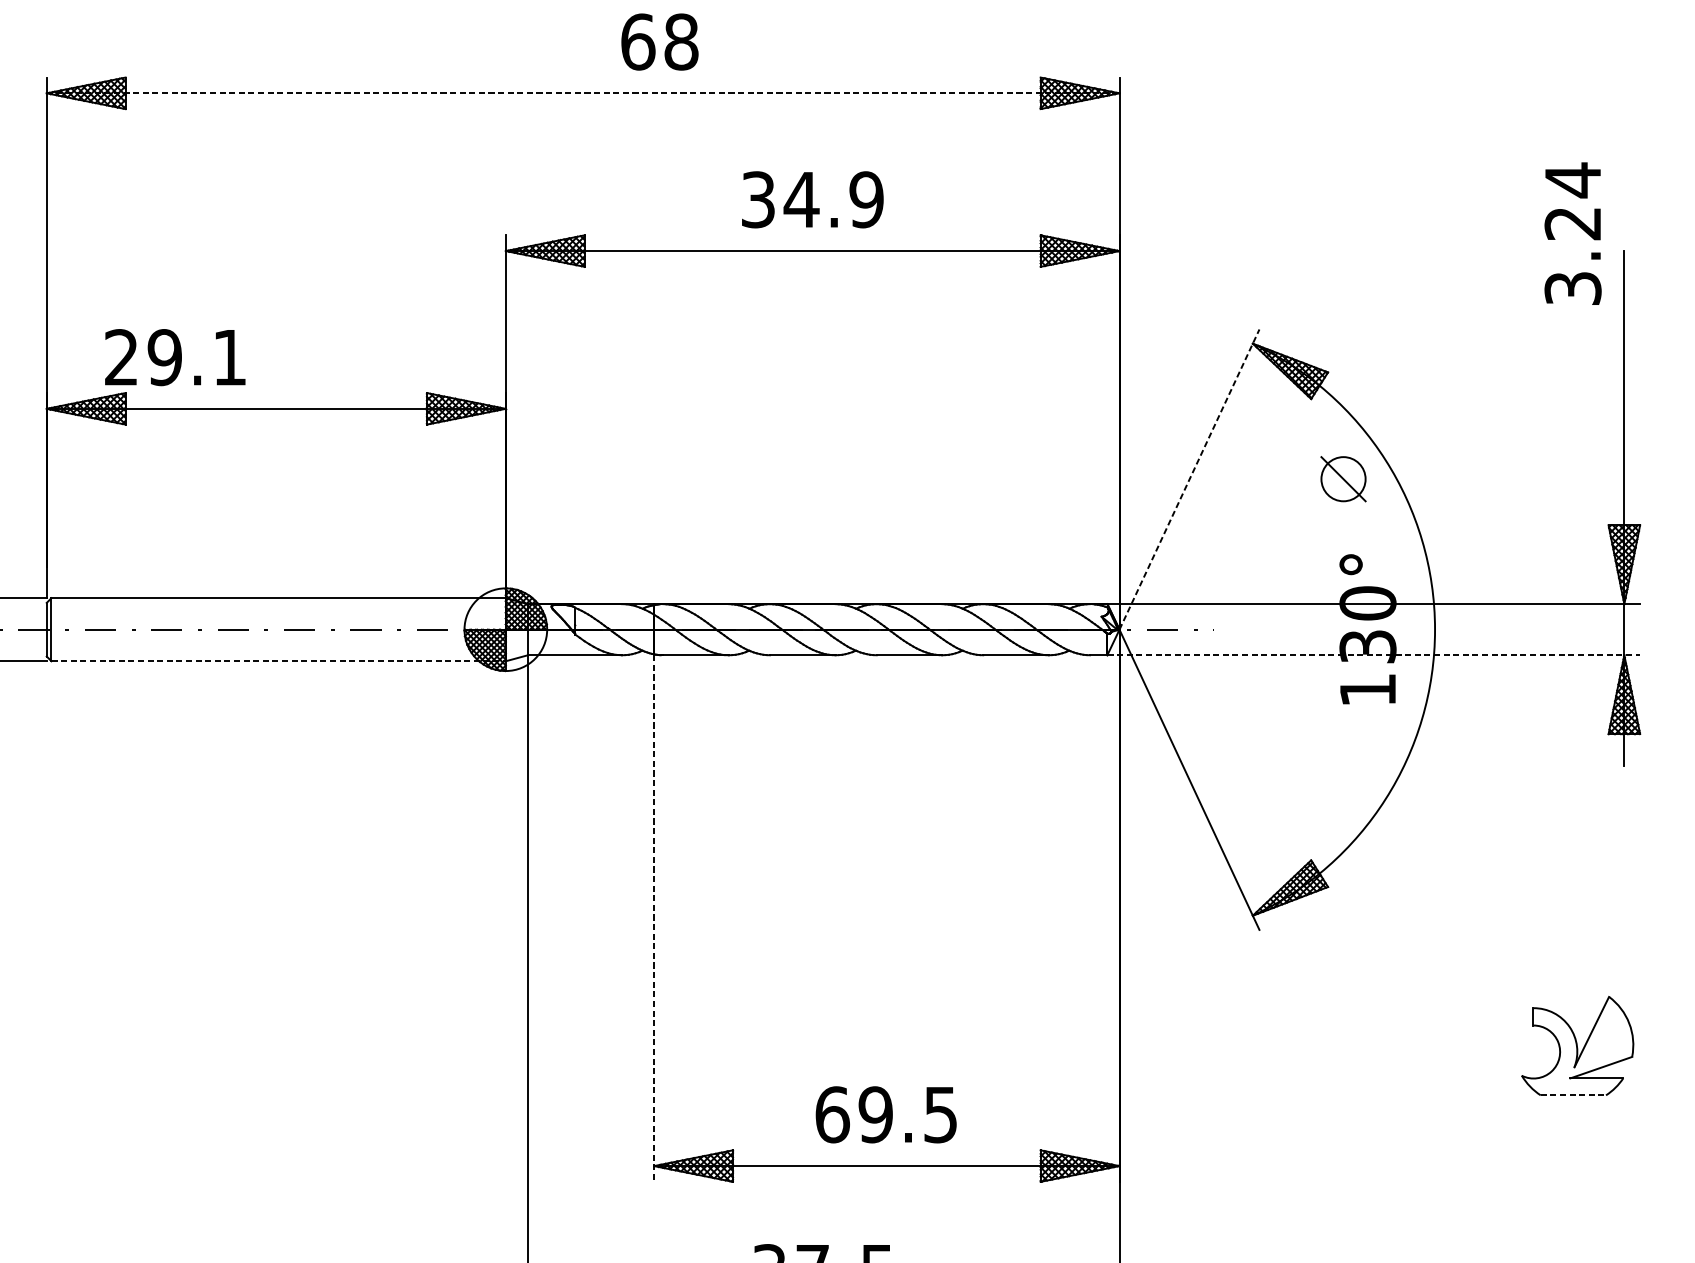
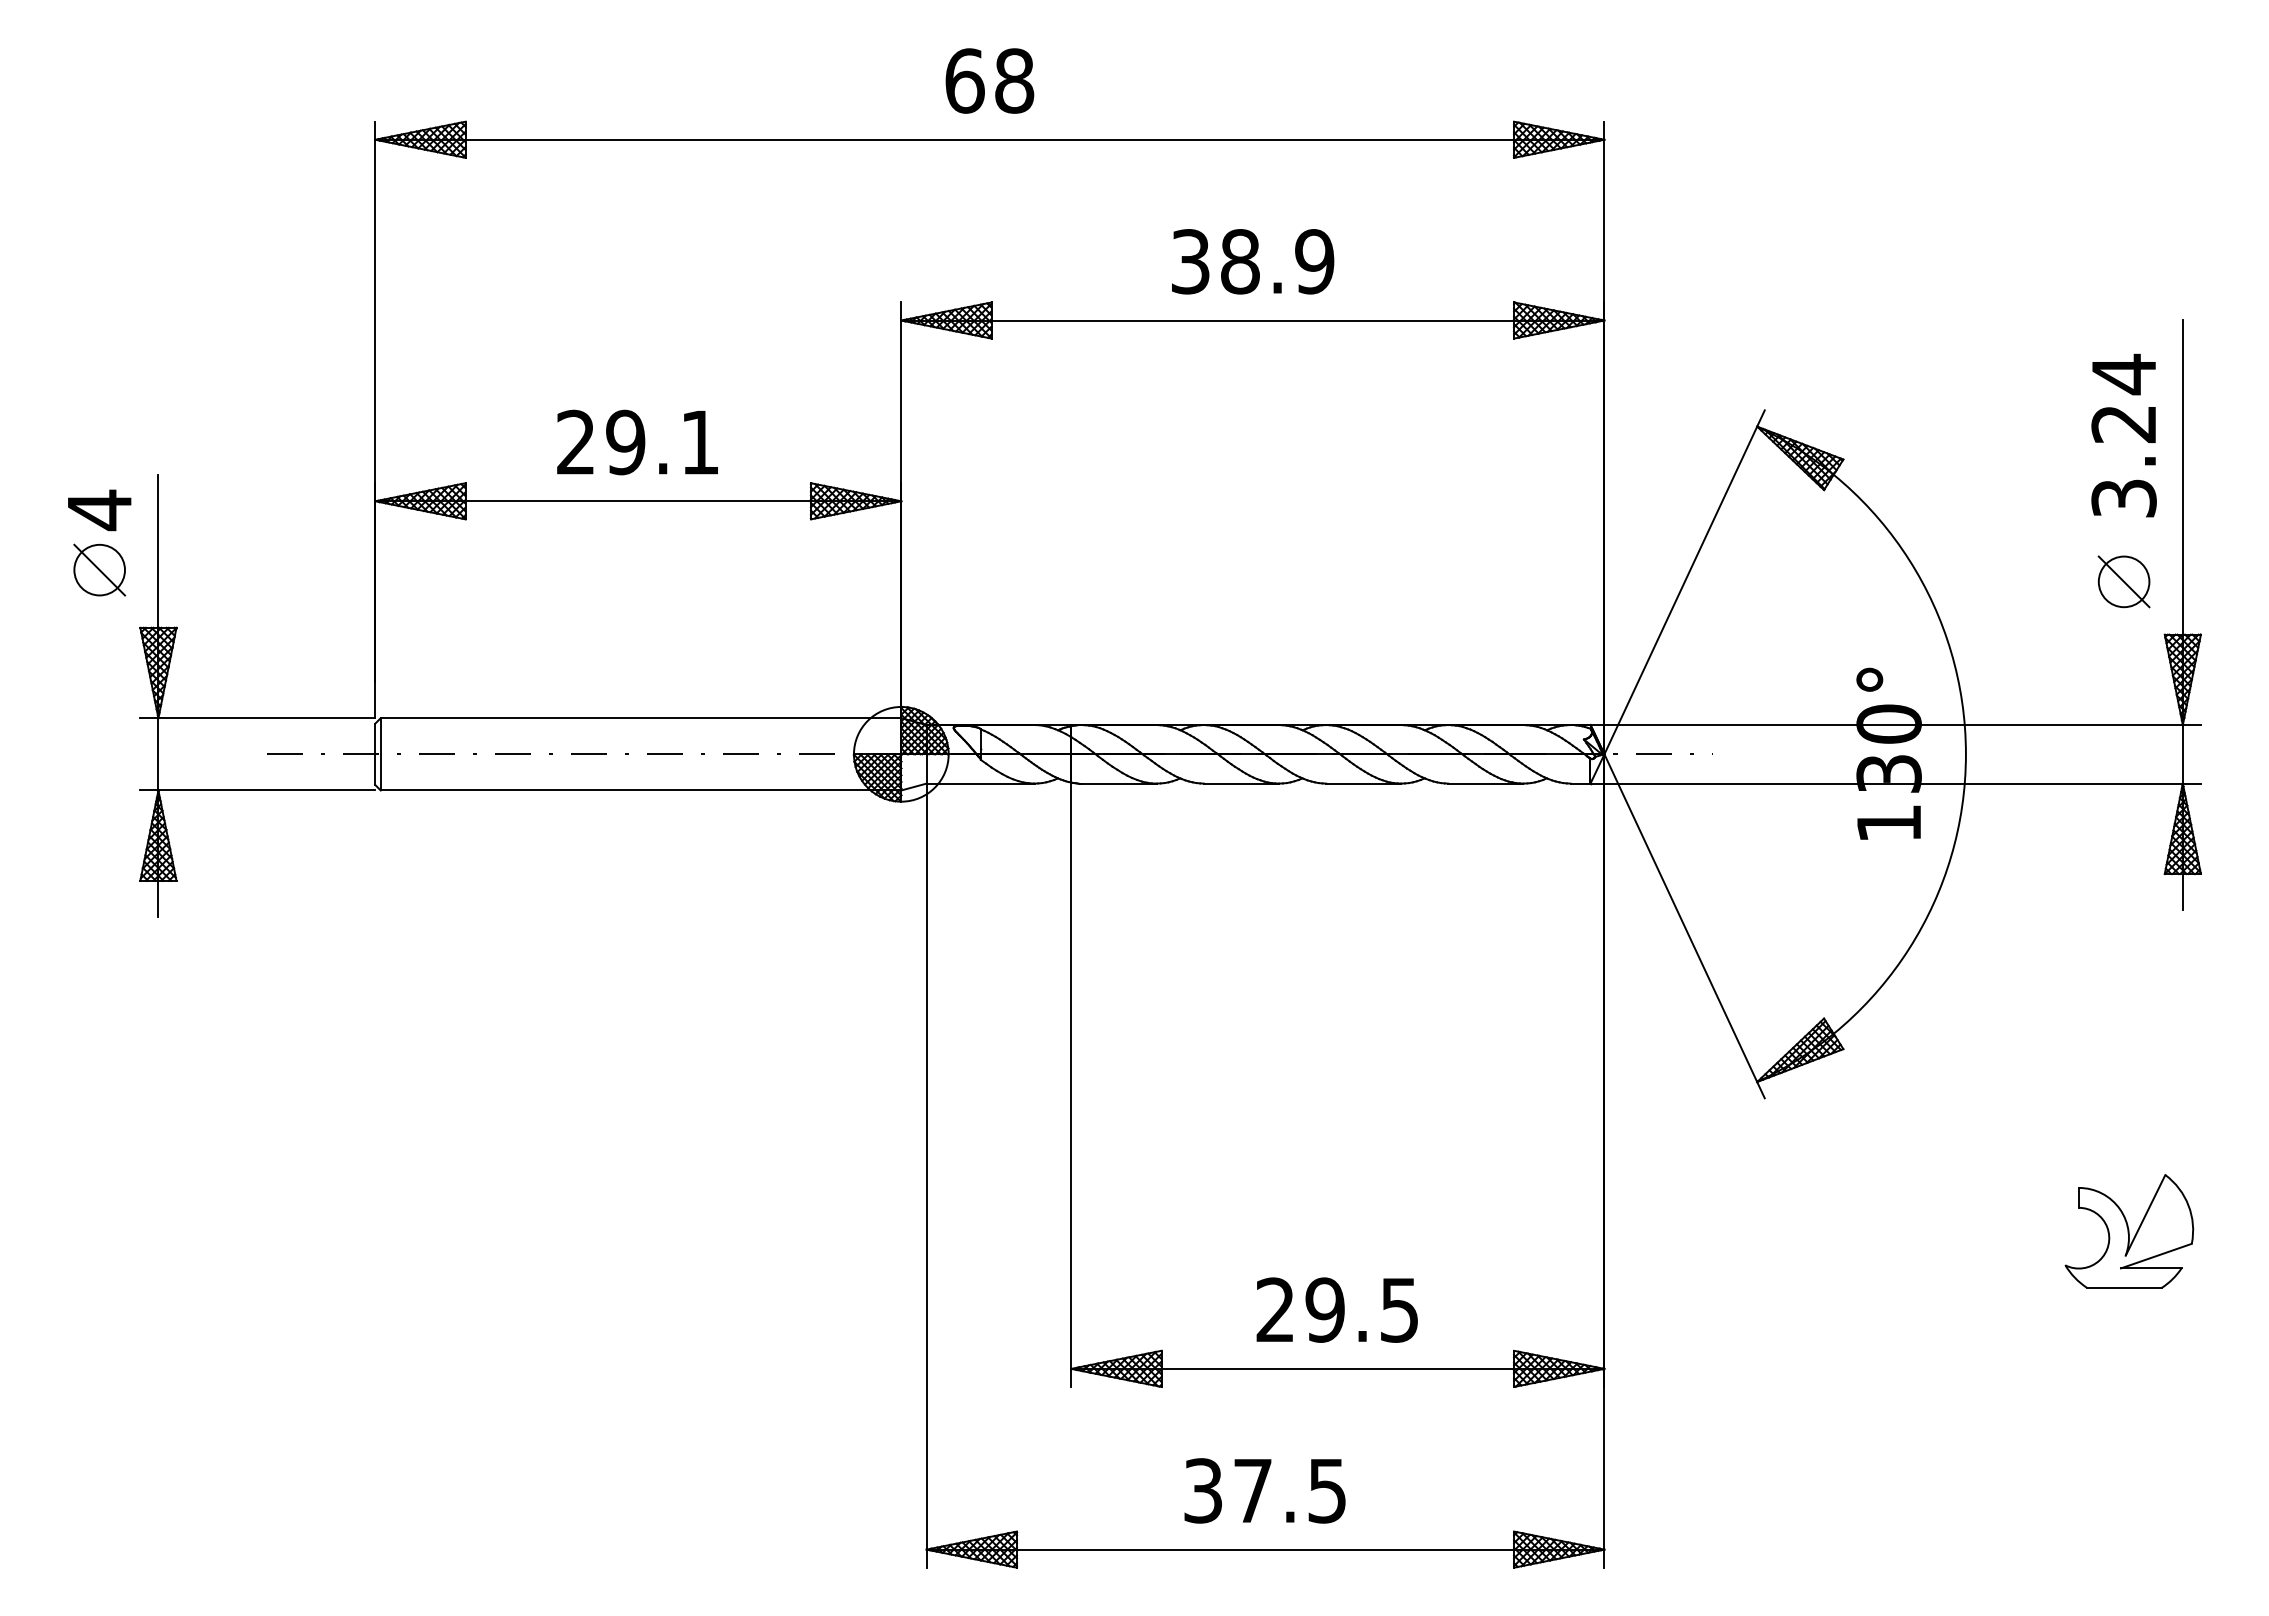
text: (659, 41) -> (989, 80), moved
line: (582, 93) -> (989, 139), dashed -> solid
text: (800, 199) -> (1239, 261), 34.9 -> 38.9
text: (1572, 233) -> (2123, 435), moved
text: (175, 357) -> (637, 442), moved
part: (1343, 478) -> (2123, 581), moved
line: (1189, 479) -> (1684, 582), dashed -> solid
line: (1374, 655) -> (1896, 783), dashed -> solid
line: (279, 661) -> (641, 790), dashed -> solid
line: (654, 918) -> (1071, 1085), dashed -> solid
line: (1573, 1095) -> (2124, 1287), dashed -> solid
text: (832, 1114) -> (1275, 1309), 69.5 -> 29.5

